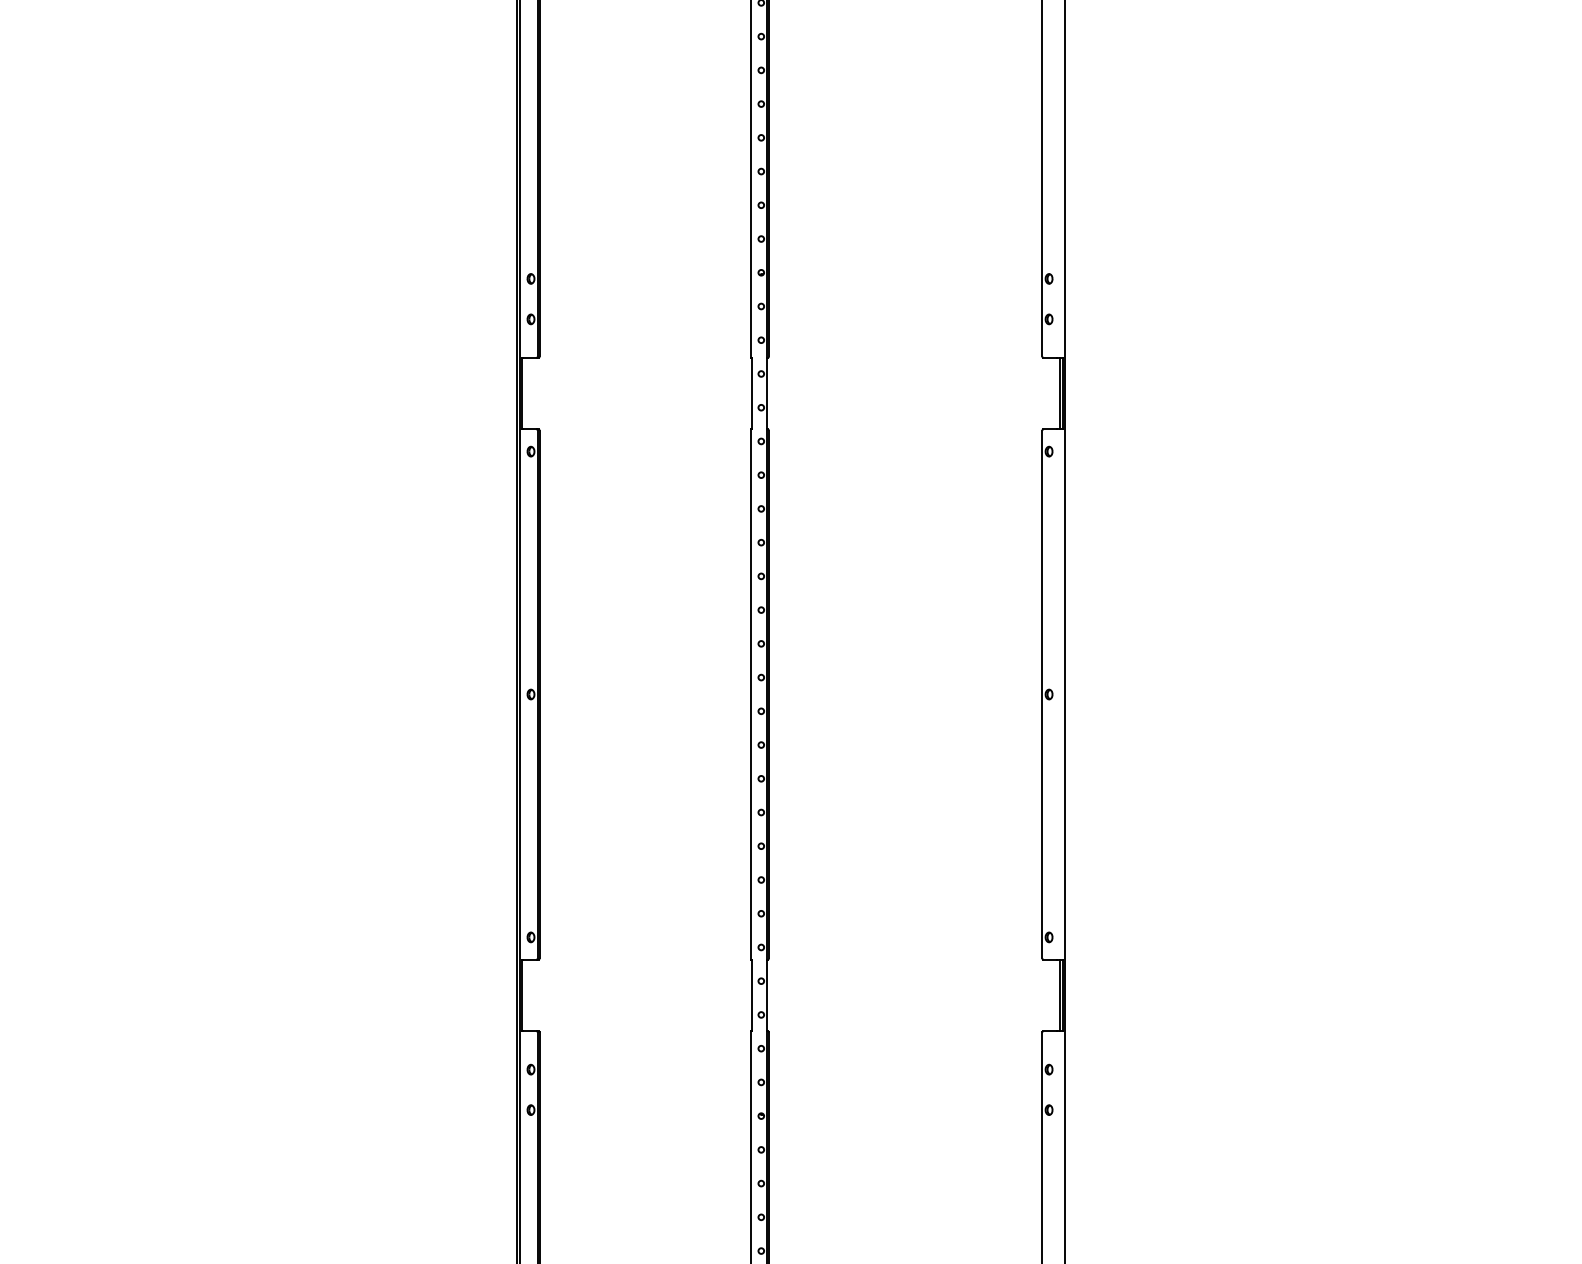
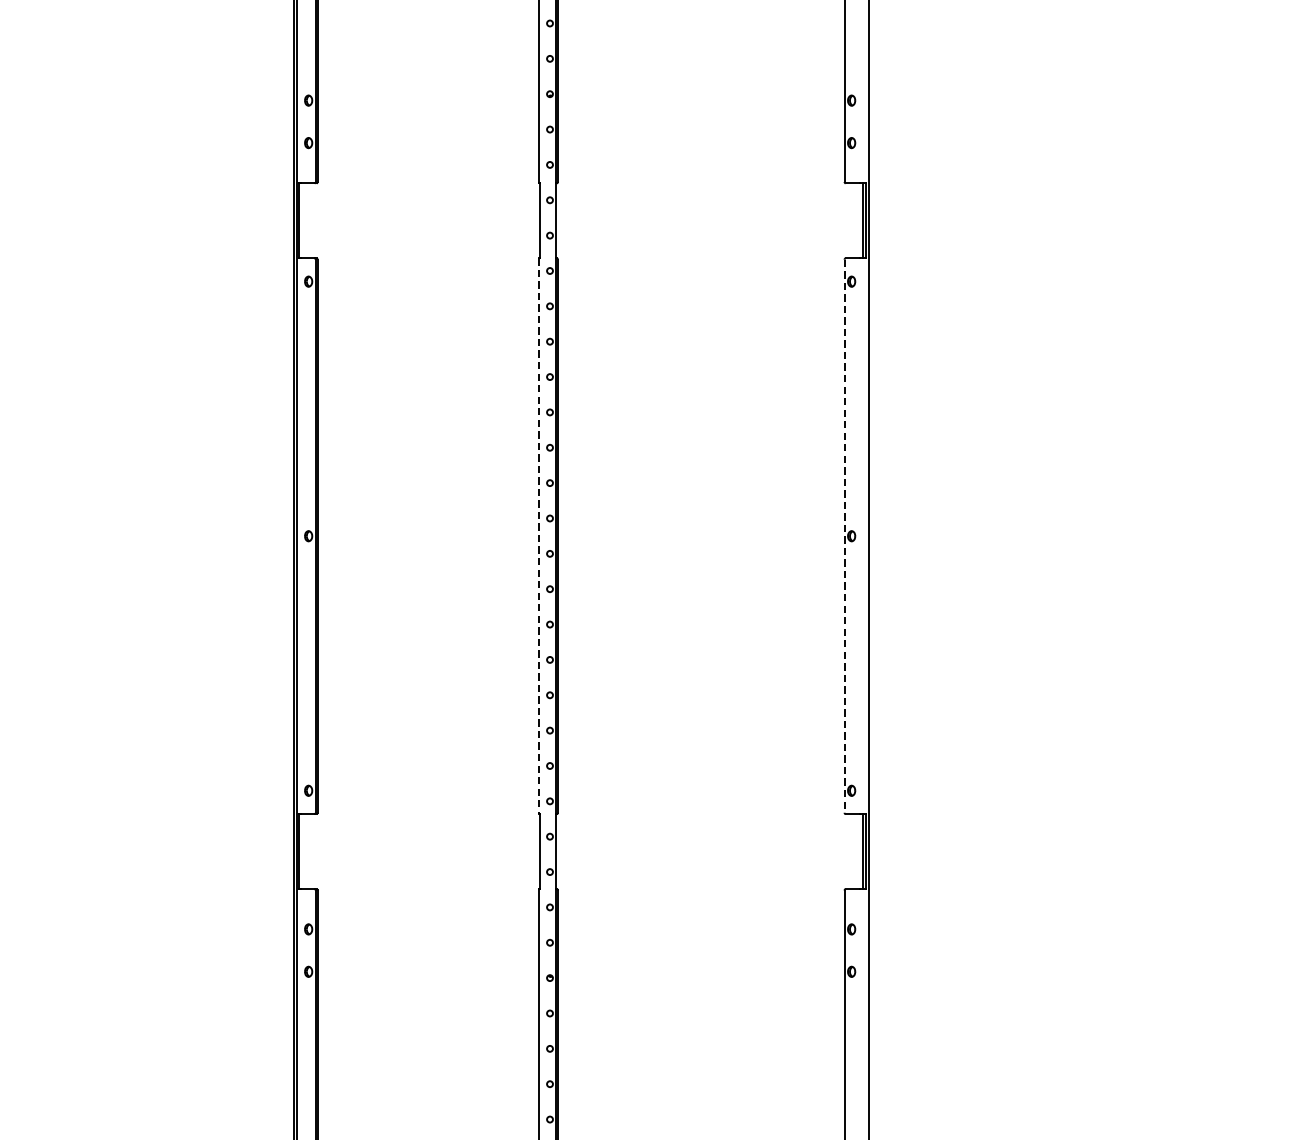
line: (751, 694) -> (539, 536), solid -> dashed
line: (1042, 694) -> (844, 536), solid -> dashed

